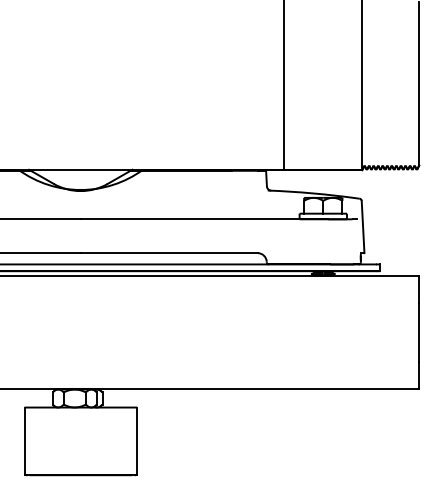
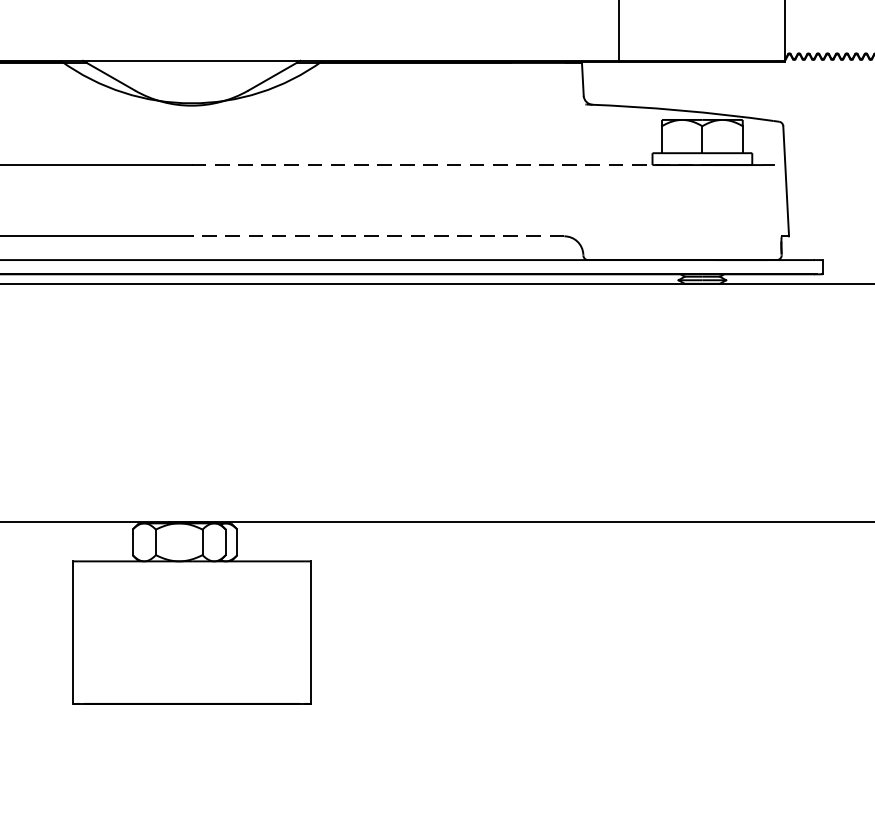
line: (204, 219) -> (452, 165), solid -> dashed
line: (168, 253) -> (376, 237), solid -> dashed

